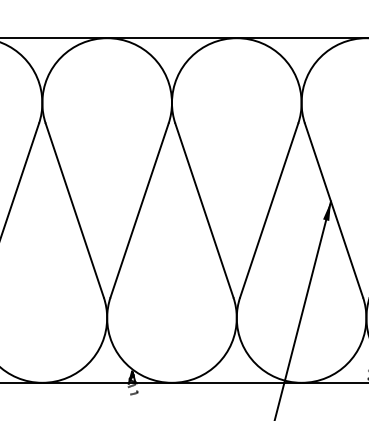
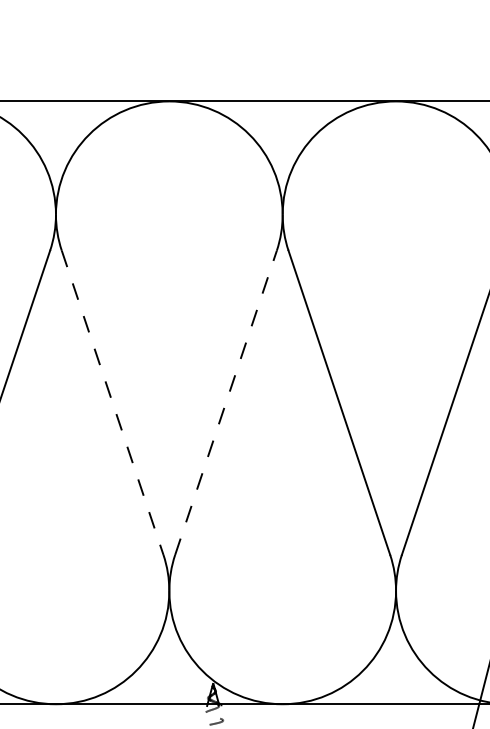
line: (74, 210) -> (112, 402), solid -> dashed
line: (139, 210) -> (225, 402), solid -> dashed

